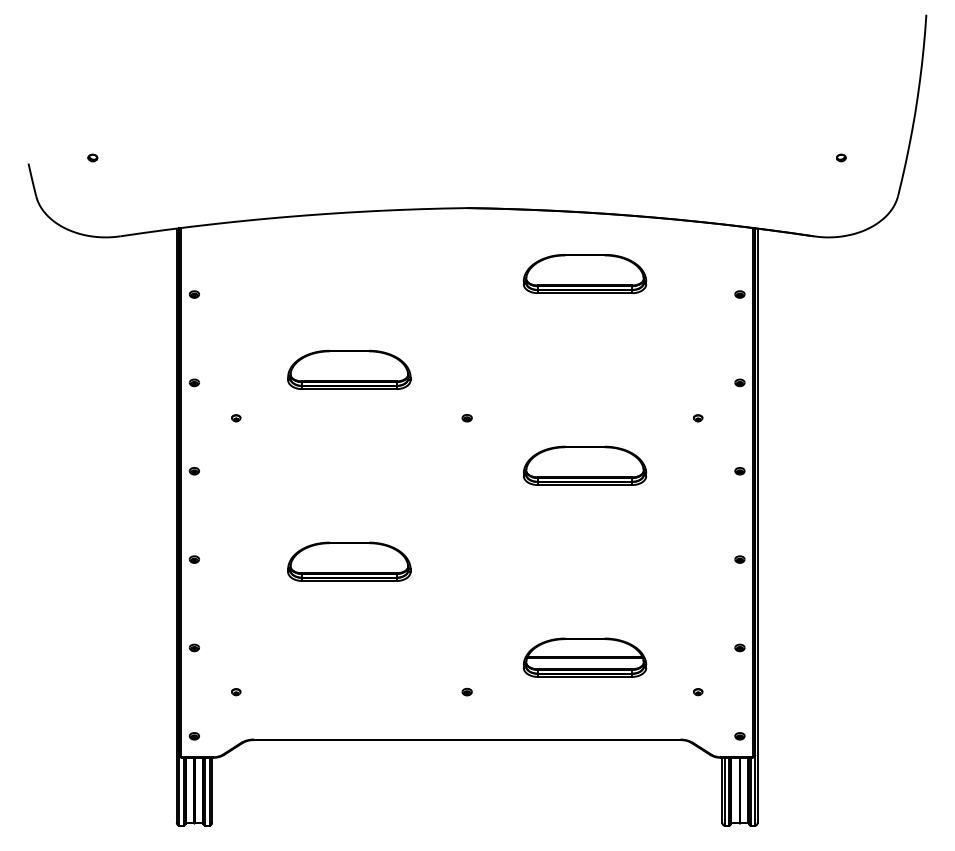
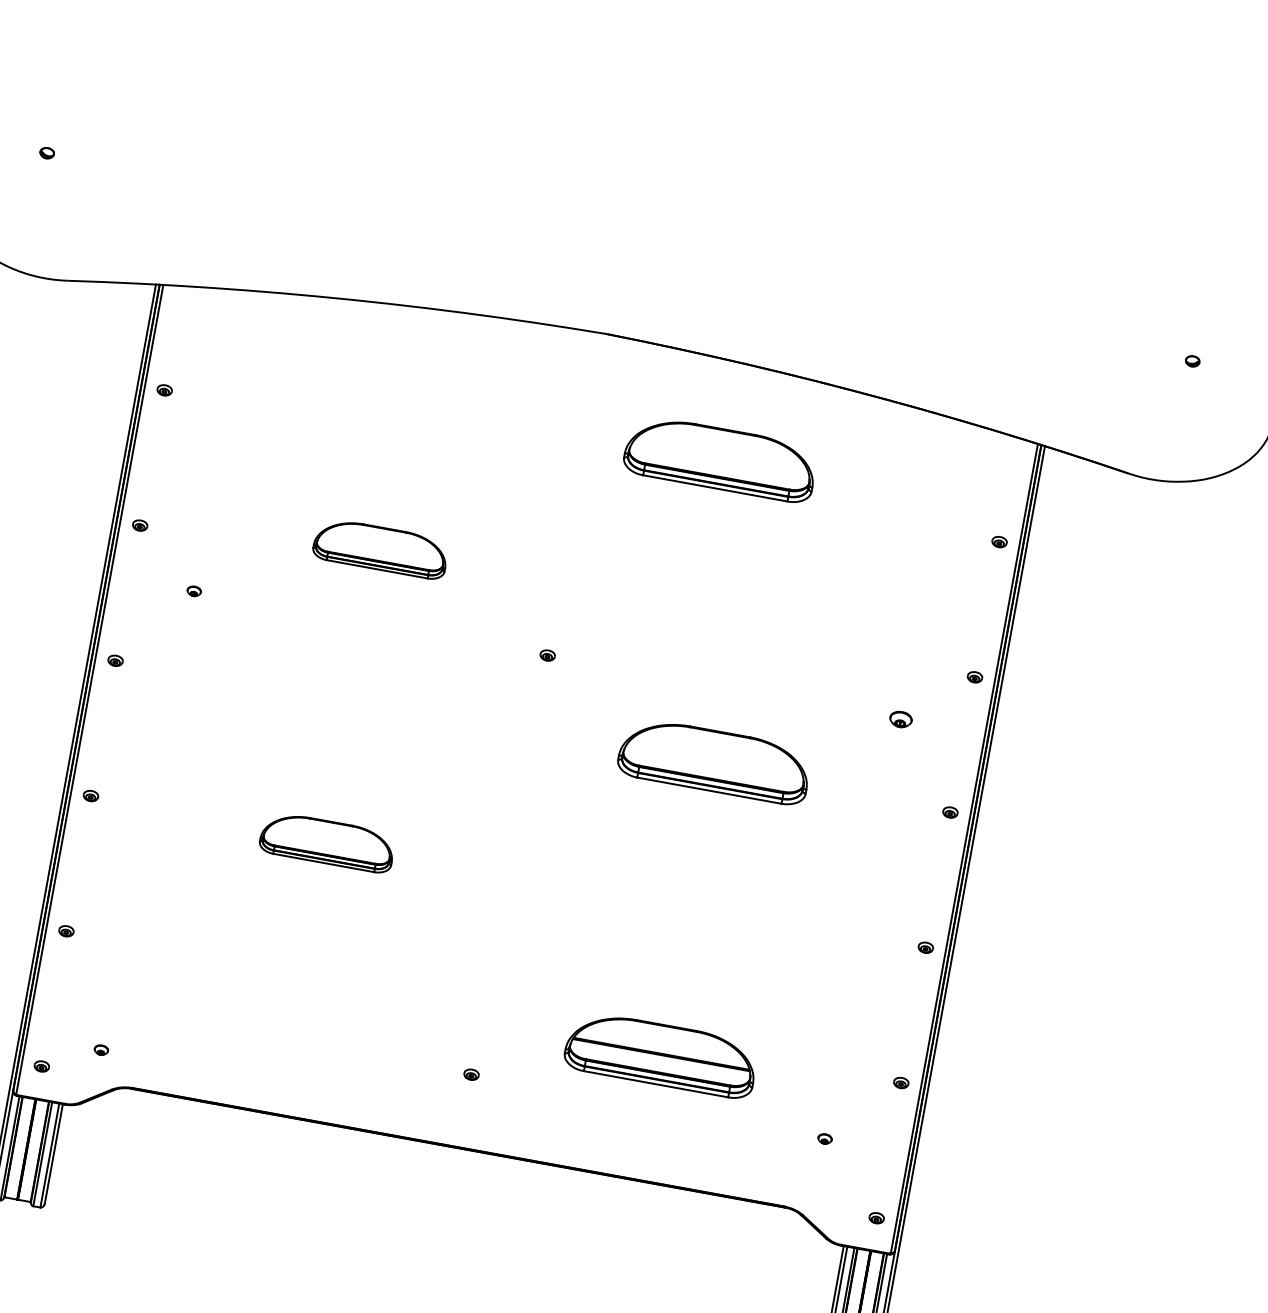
part: (584, 274) -> (719, 459), moved
part: (349, 369) -> (381, 548), size x0.7
part: (698, 418) -> (901, 720), size x1.6
part: (349, 561) -> (327, 842), size x0.7
part: (236, 692) -> (101, 1050), moved

